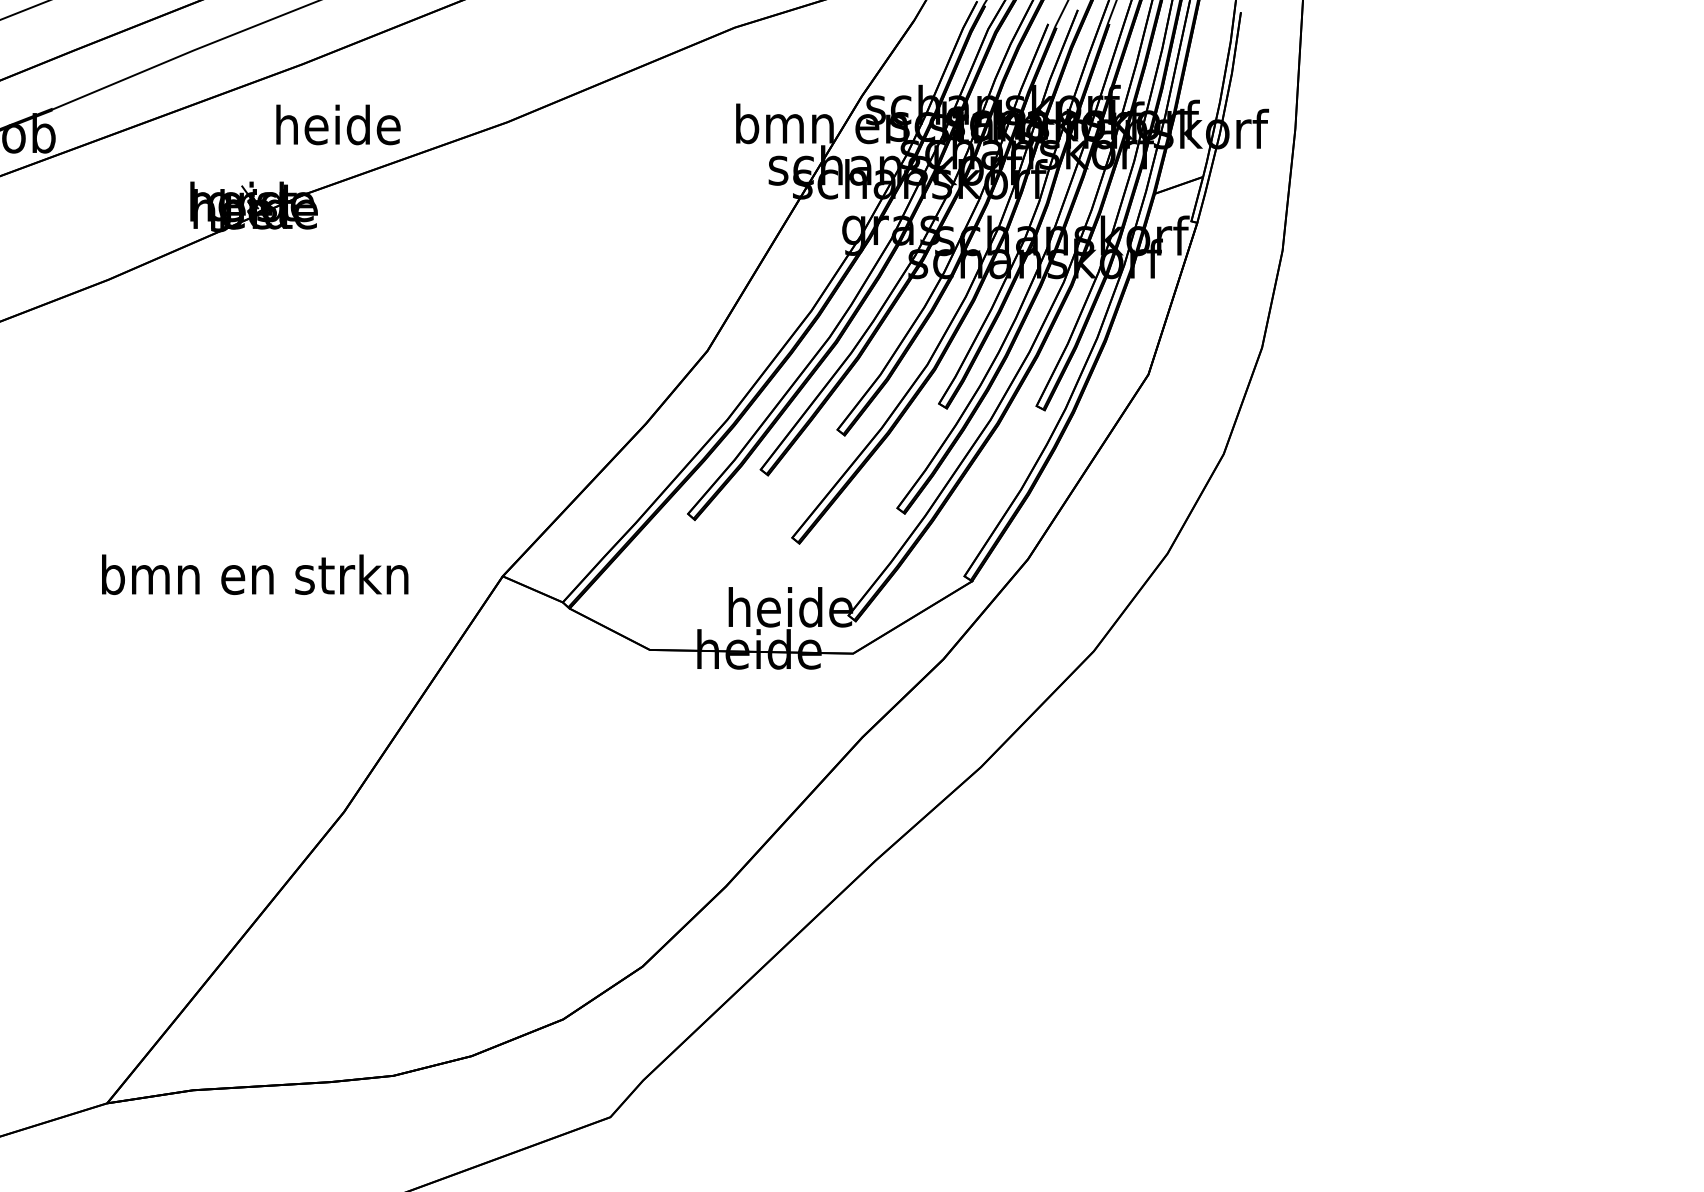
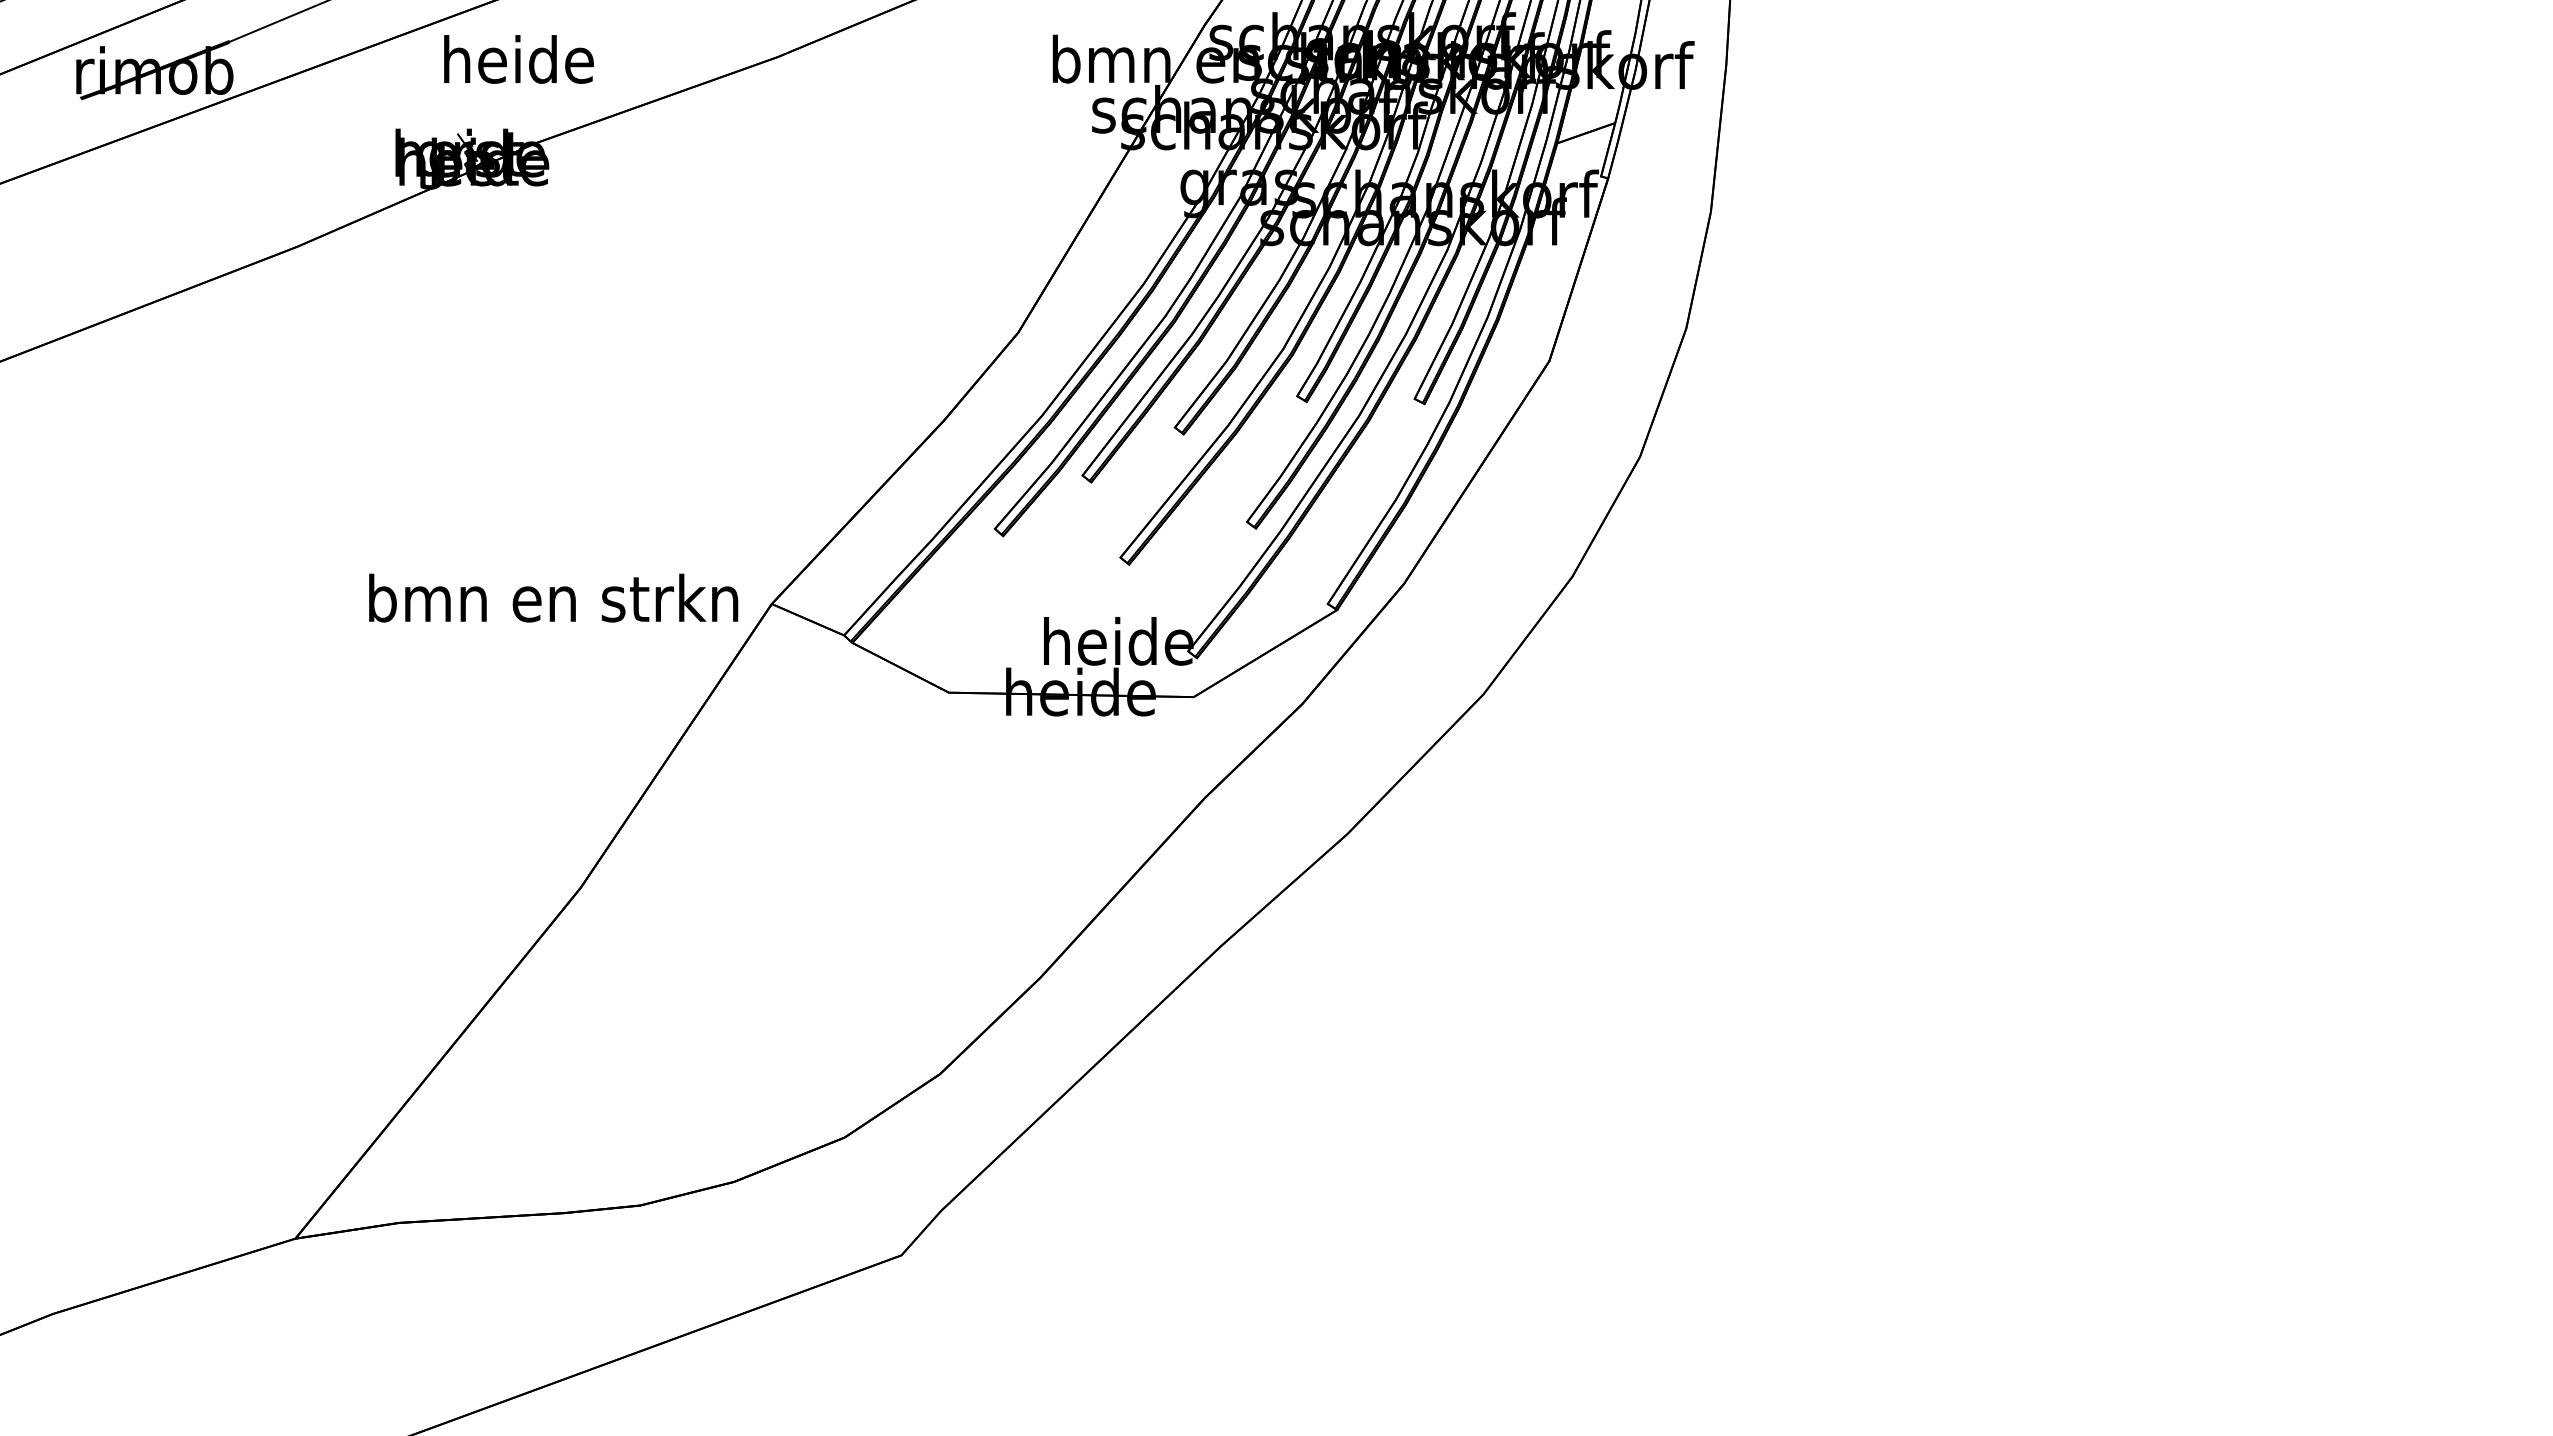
text: (338, 124) -> (518, 59), moved
text: (255, 574) -> (553, 597), moved

